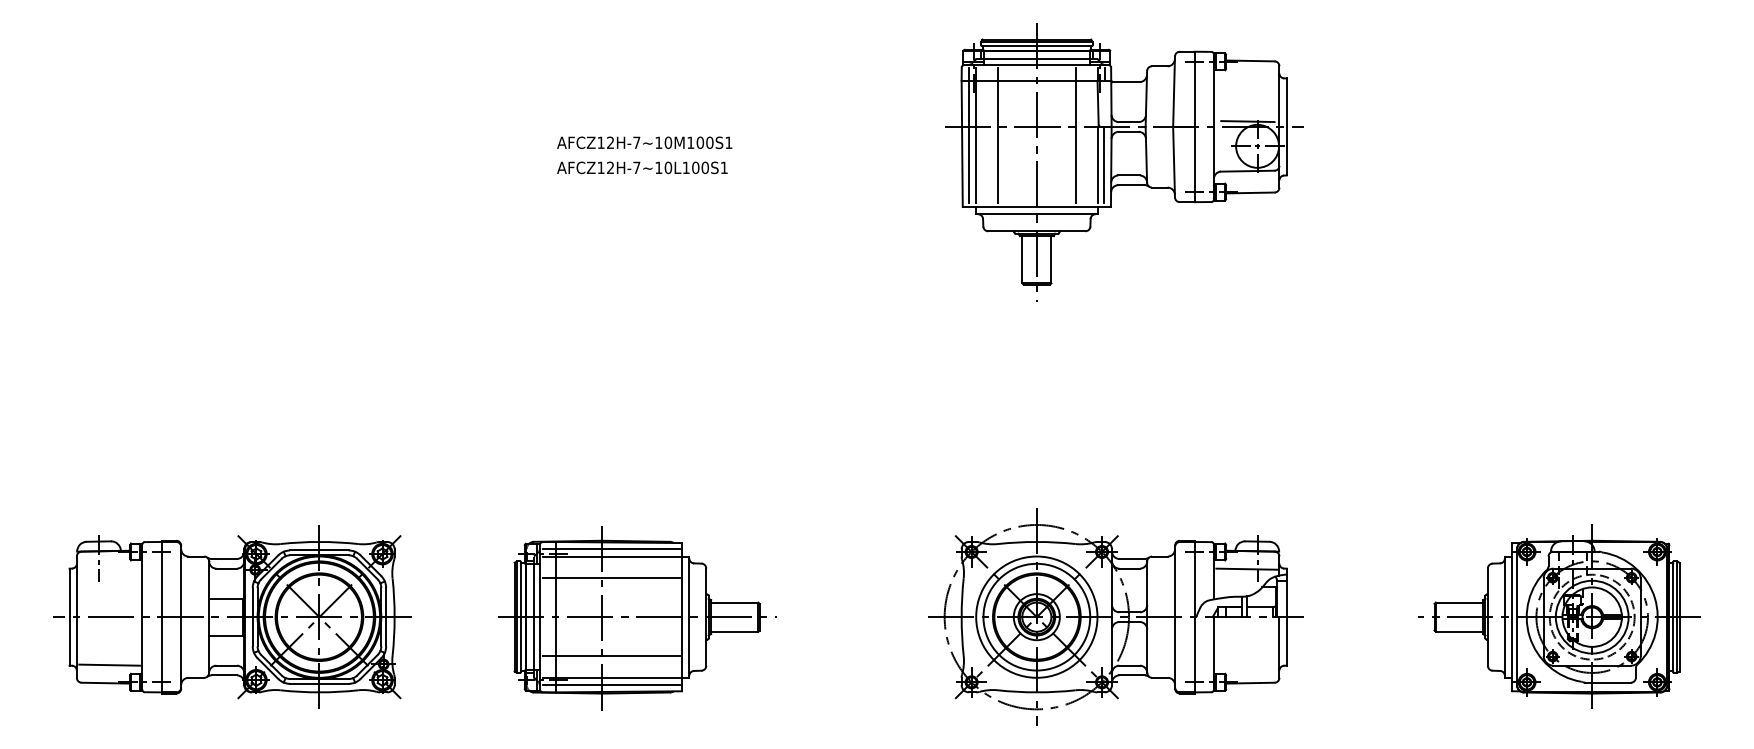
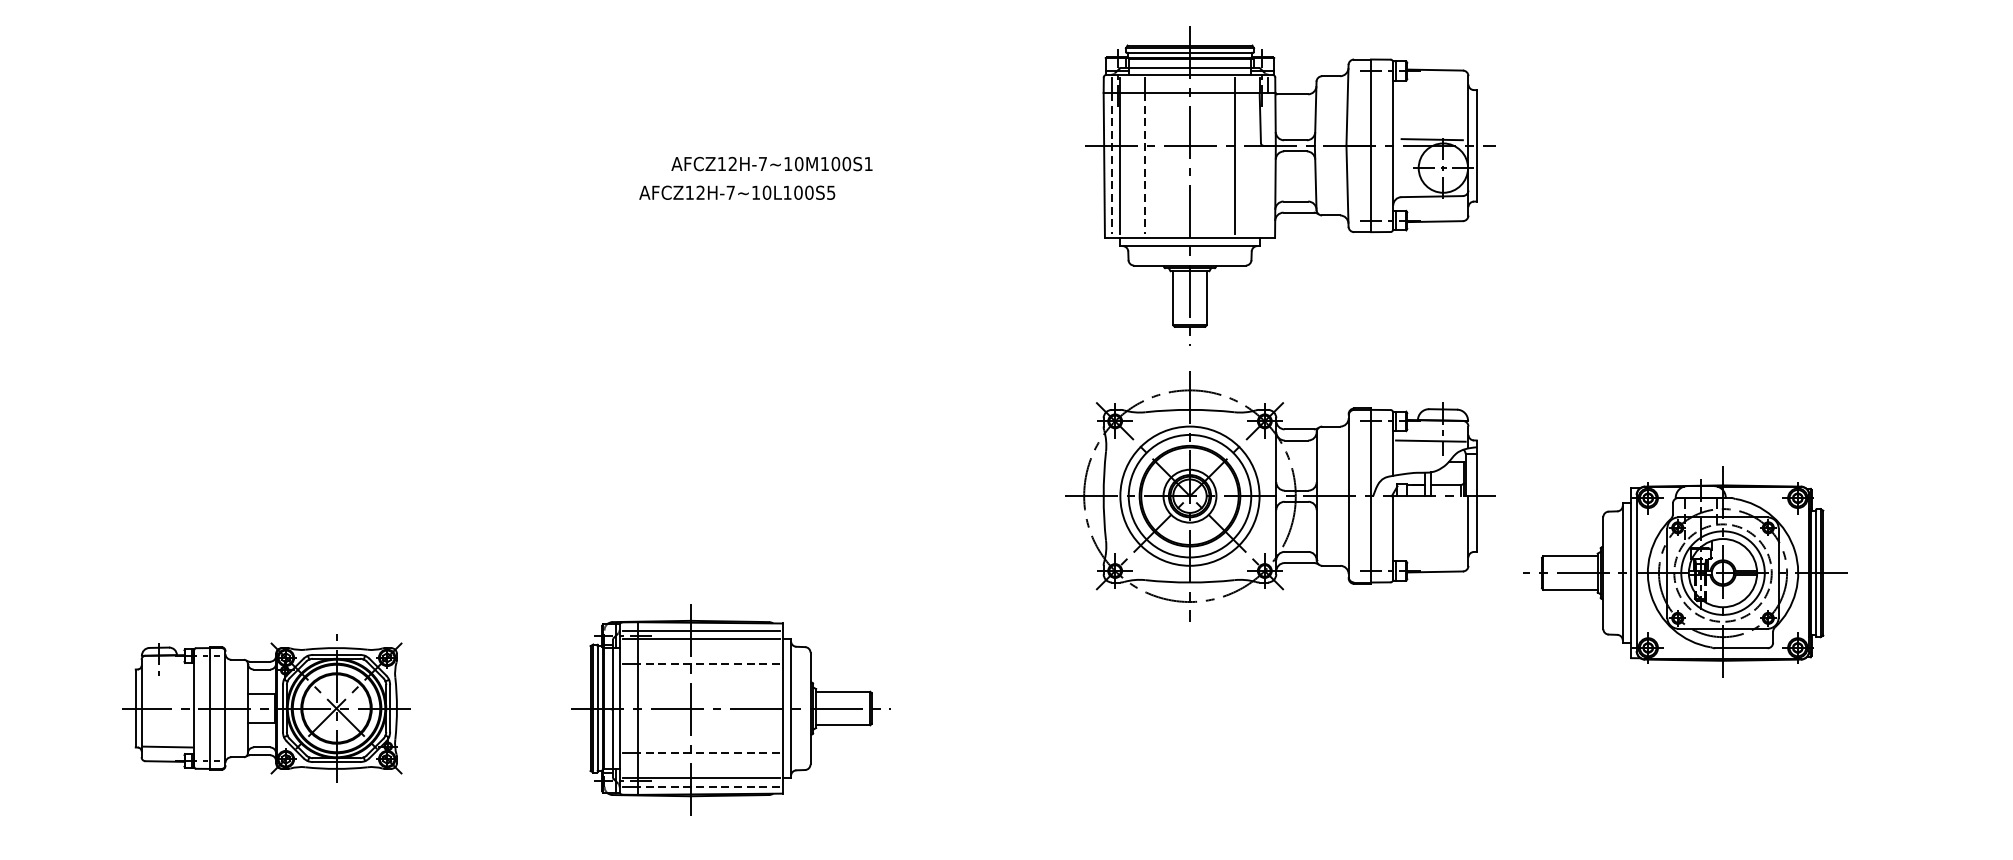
text: (644, 142) -> (771, 163), moved
line: (968, 142) -> (1111, 163), solid -> dashed
line: (998, 142) -> (1145, 163), solid -> dashed
line: (1097, 164) -> (1259, 188), removed
line: (1104, 164) -> (1267, 188), removed
text: (723, 167) -> (830, 192), AFCZ12H-7~10L100S1 -> AFCZ12H-7~10L100S5
line: (617, 578) -> (708, 664), solid -> dashed
part: (232, 616) -> (266, 707), size x0.7
part: (1115, 616) -> (1280, 495), moved
part: (1559, 616) -> (1685, 572), moved
line: (617, 655) -> (708, 752), solid -> dashed
line: (617, 685) -> (708, 786), solid -> dashed

